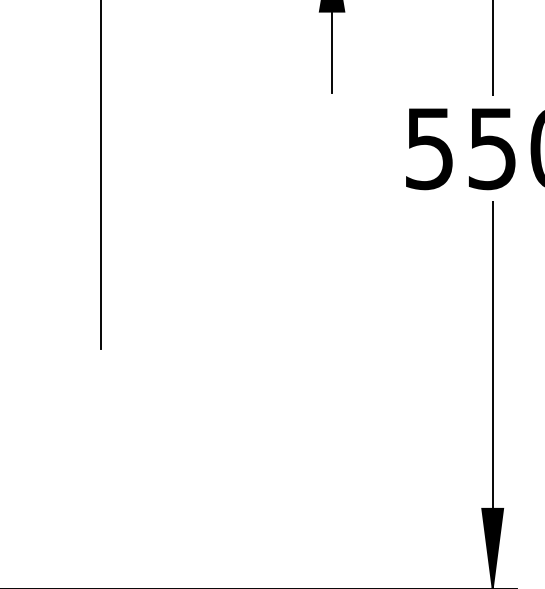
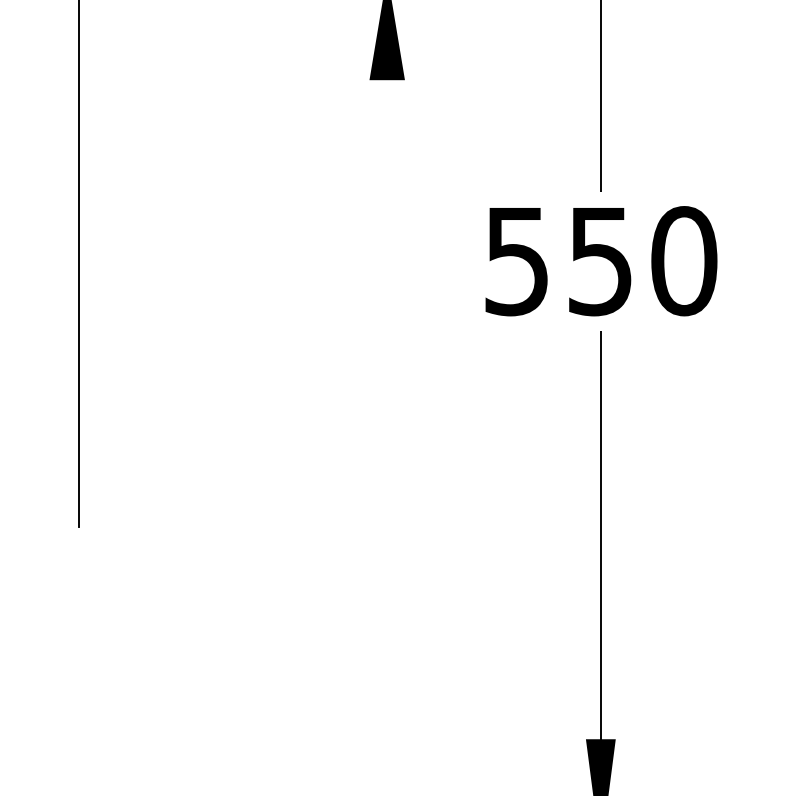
line: (332, 52) -> (387, 133), removed

